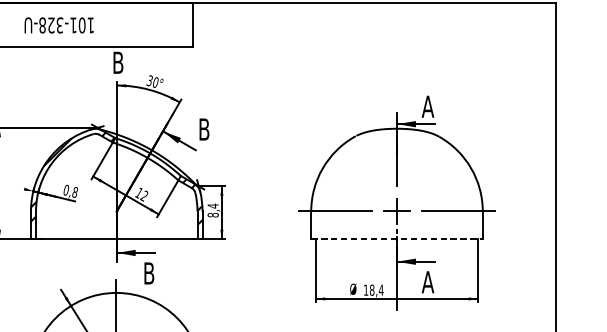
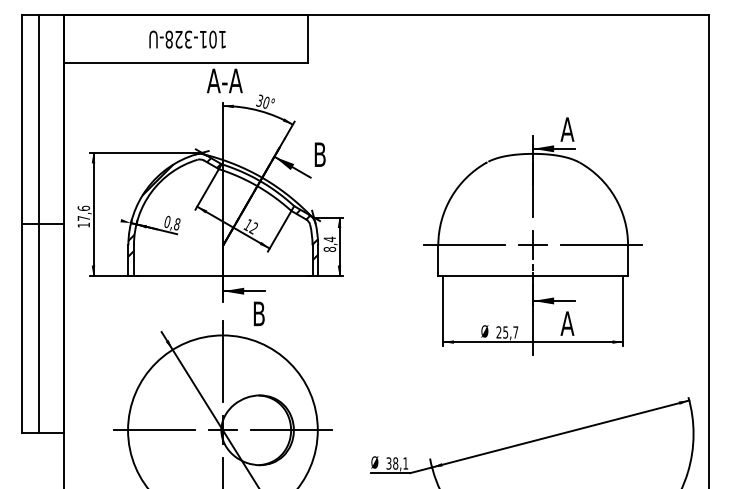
text: (59, 25) -> (187, 39), moved
text: (117, 62) -> (224, 80), B -> A-A
line: (397, 239) -> (533, 276), dashed -> solid
text: (373, 290) -> (507, 332), 18,4 -> 25,7

